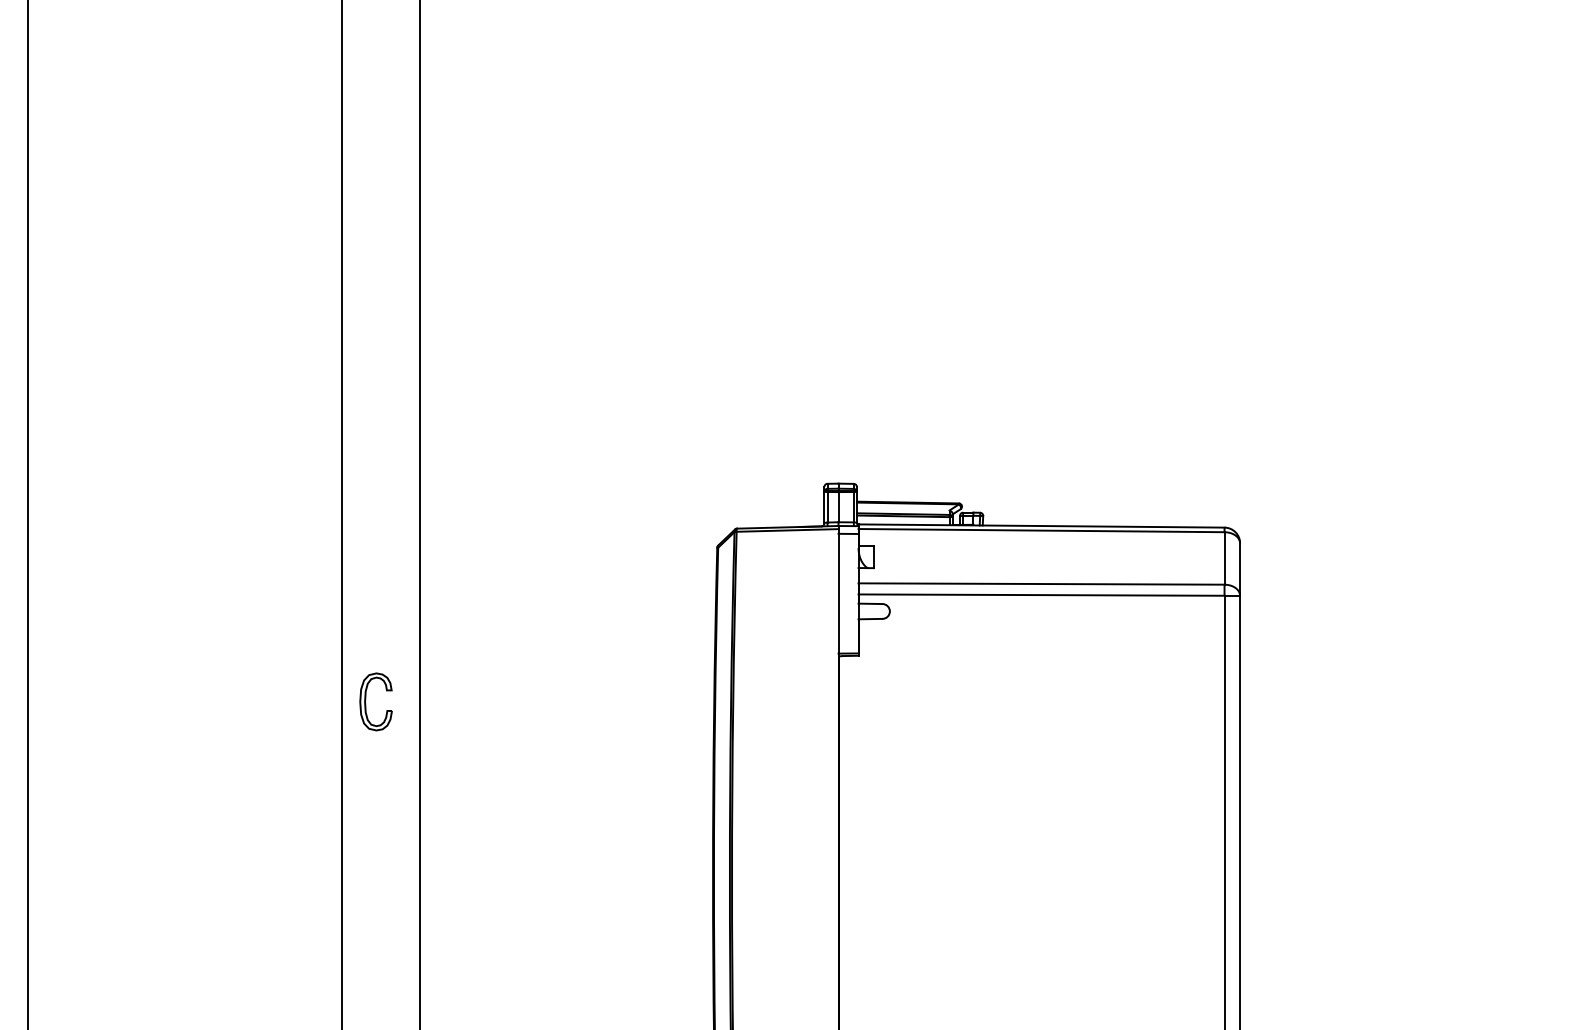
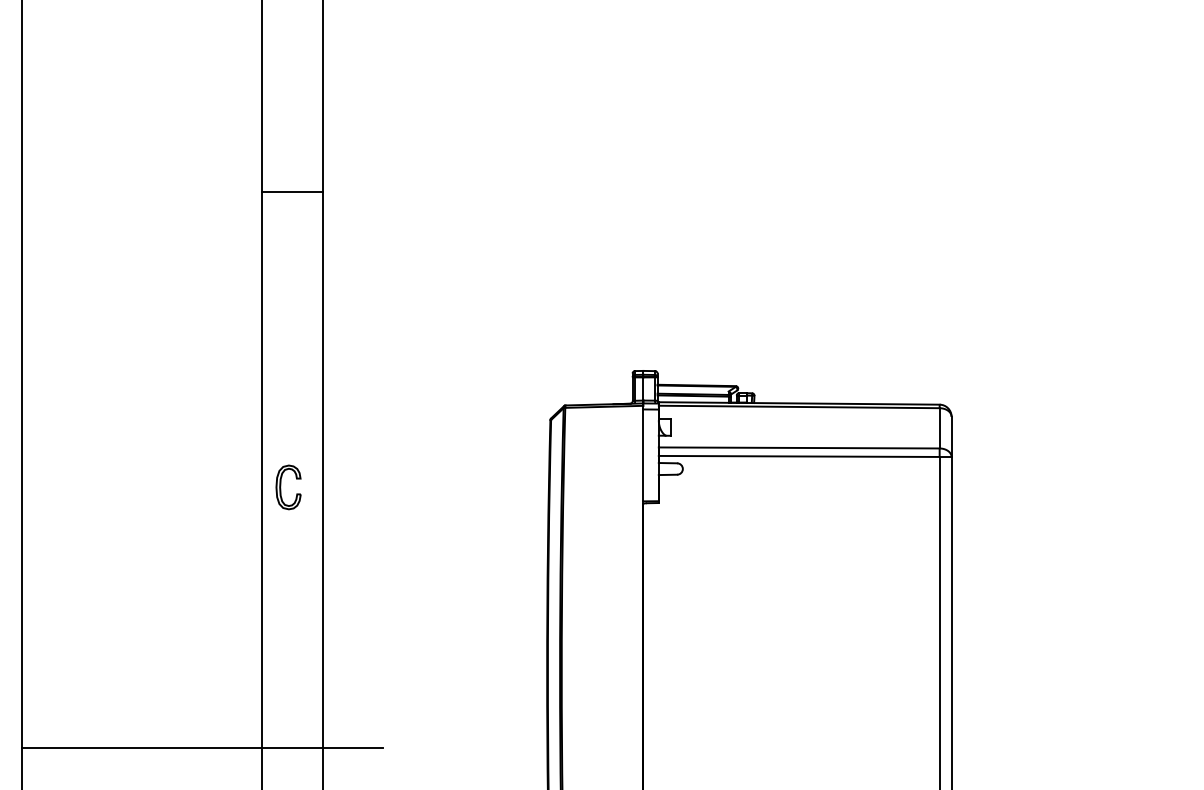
line: (381, 251) -> (292, 192), added
part: (366, 702) -> (281, 487), moved
line: (262, 974) -> (201, 747), added

